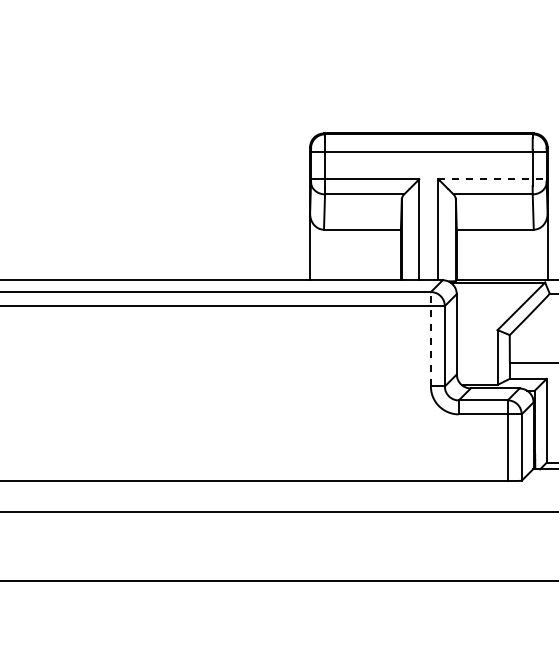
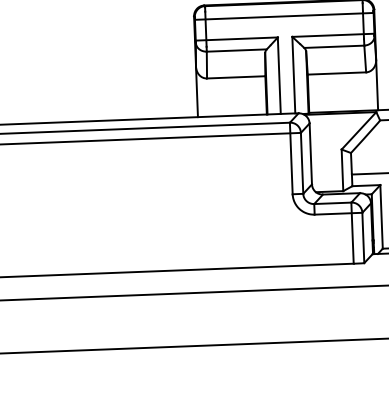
line: (493, 179) -> (334, 35), dashed -> solid
line: (430, 338) -> (290, 157), dashed -> solid

